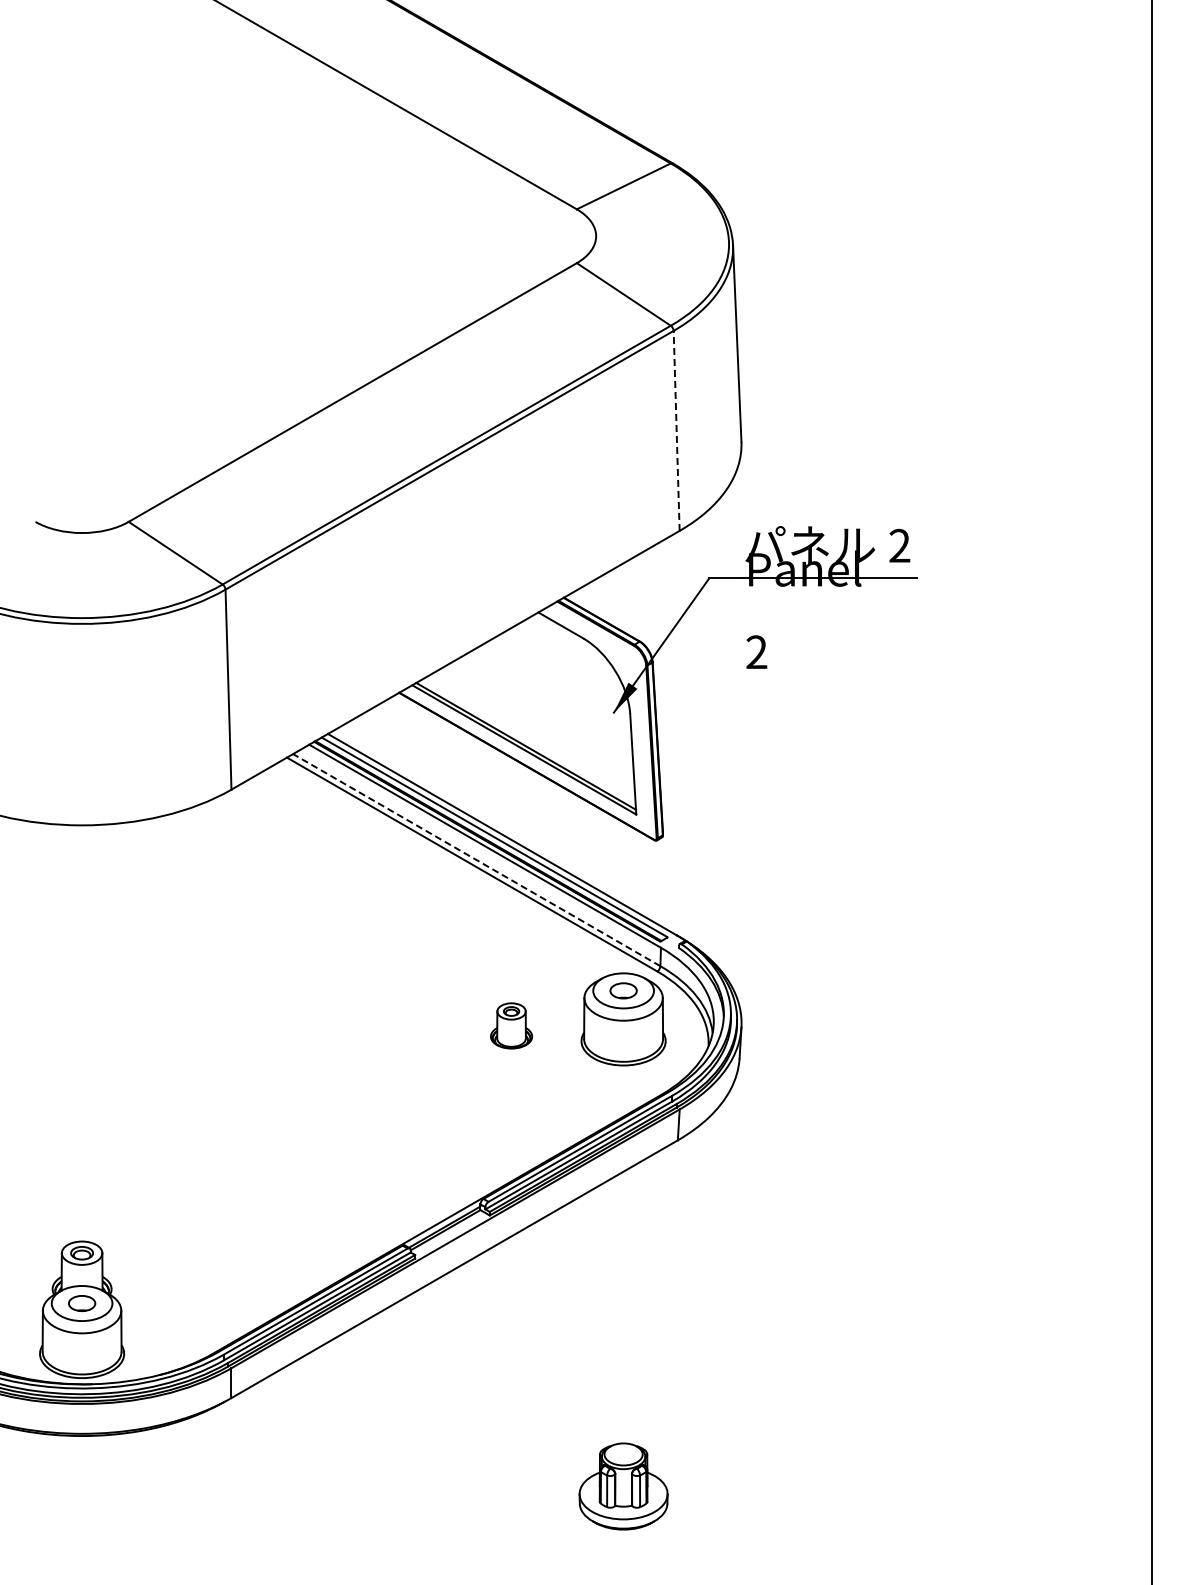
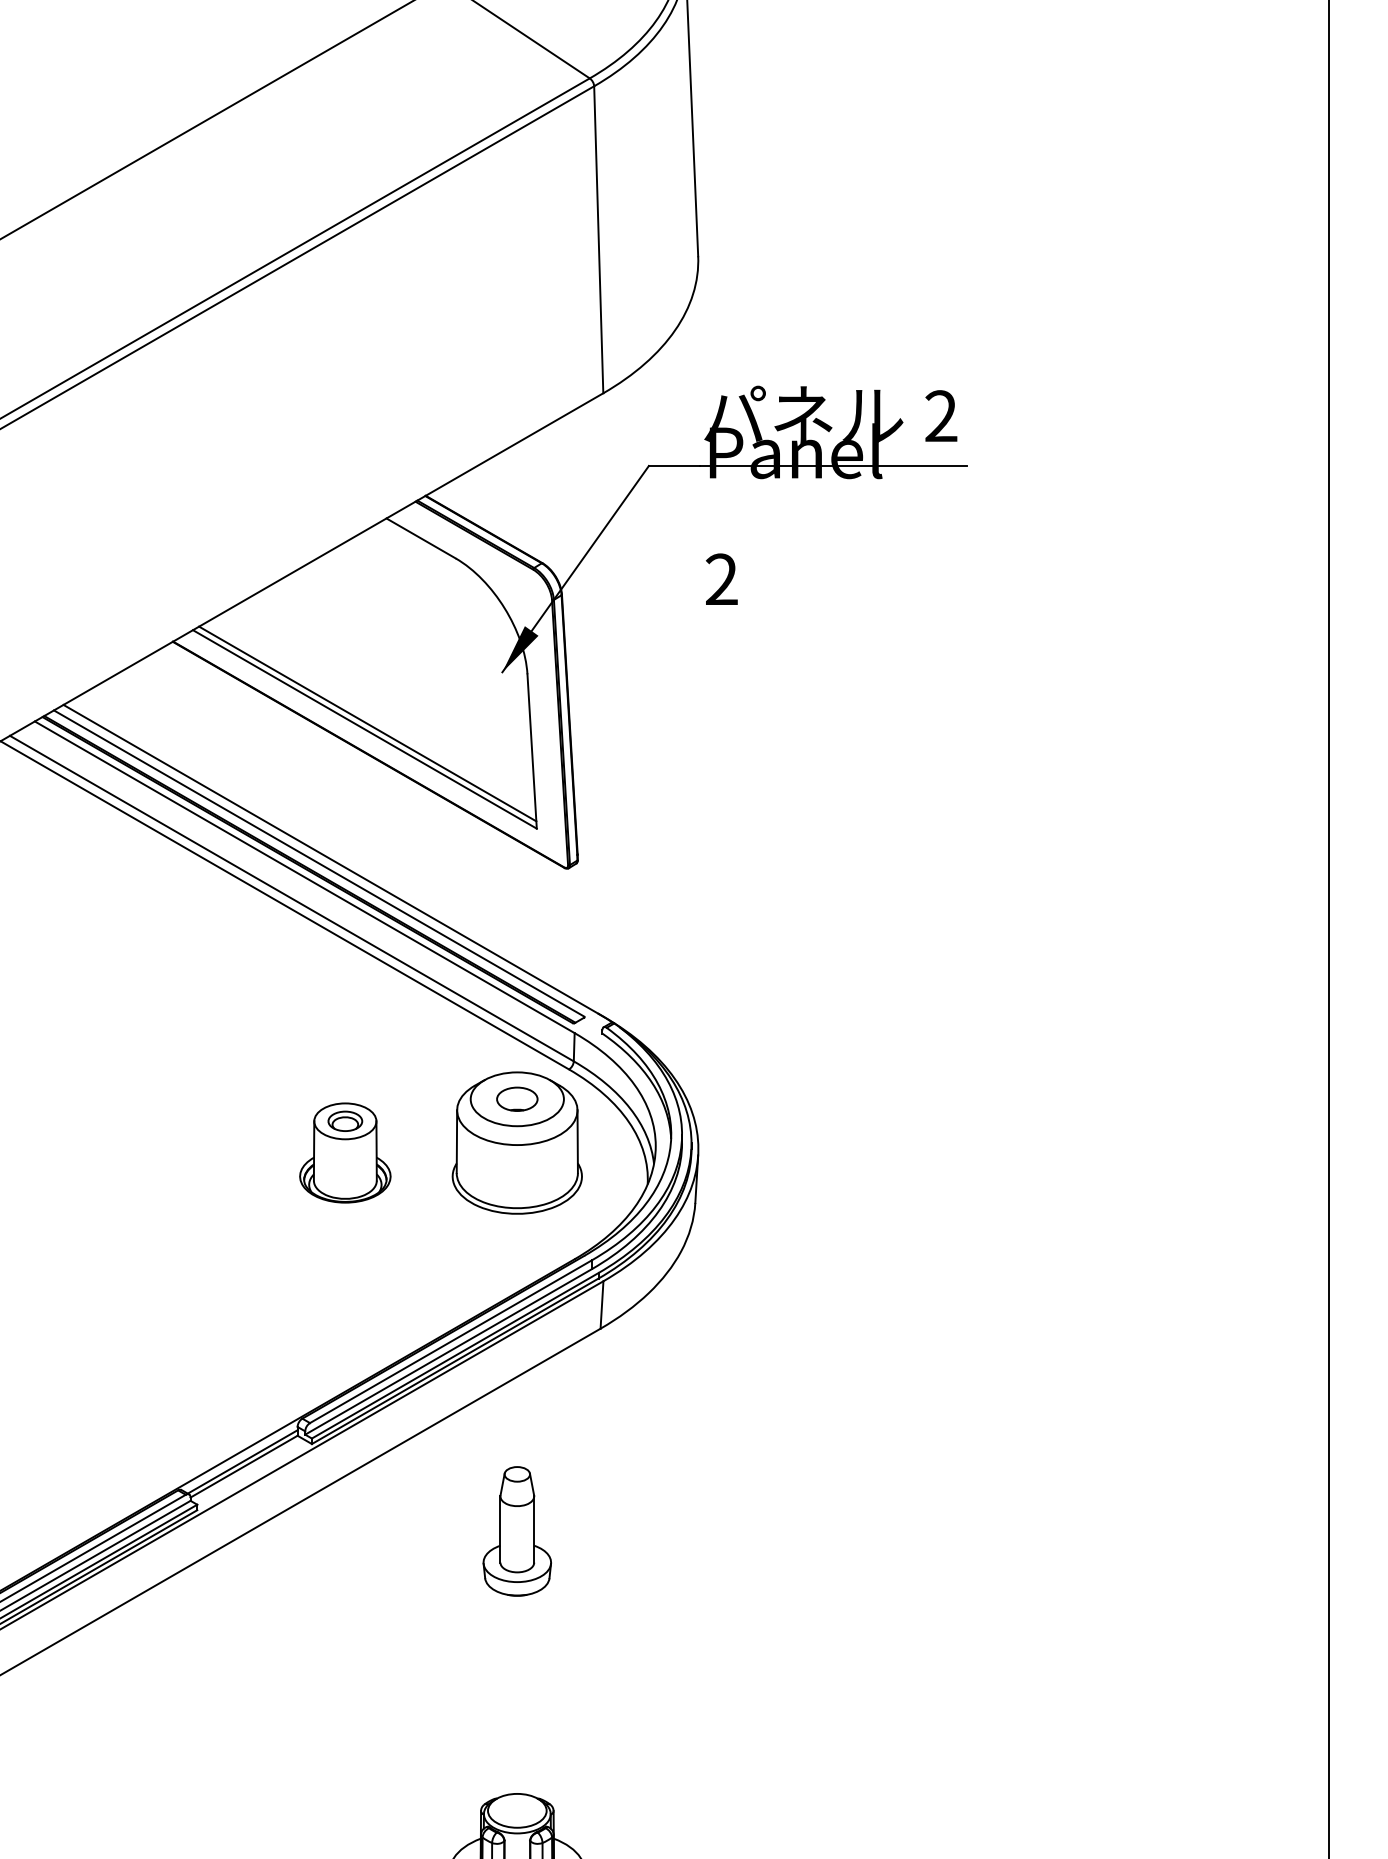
line: (676, 430) -> (598, 239), dashed -> solid
line: (476, 859) -> (291, 897), dashed -> solid
part: (511, 1025) -> (345, 1152), size x1.43
part: (623, 1272) -> (517, 1531), added

